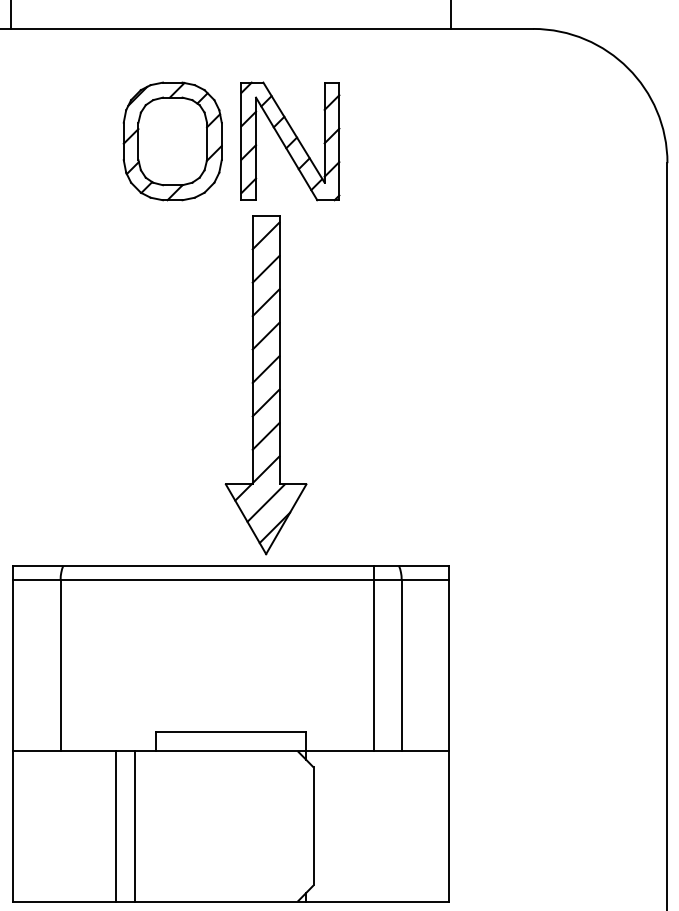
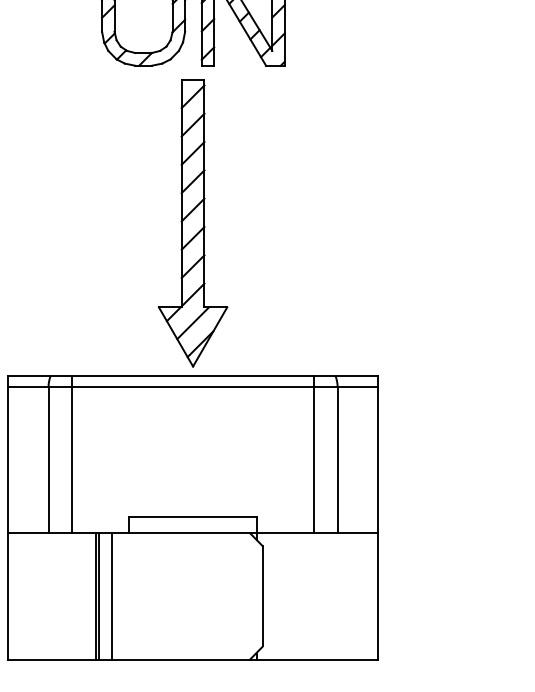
part: (265, 385) -> (192, 223), moved
line: (88, 658) -> (72, 454), added
line: (119, 826) -> (98, 596), added

